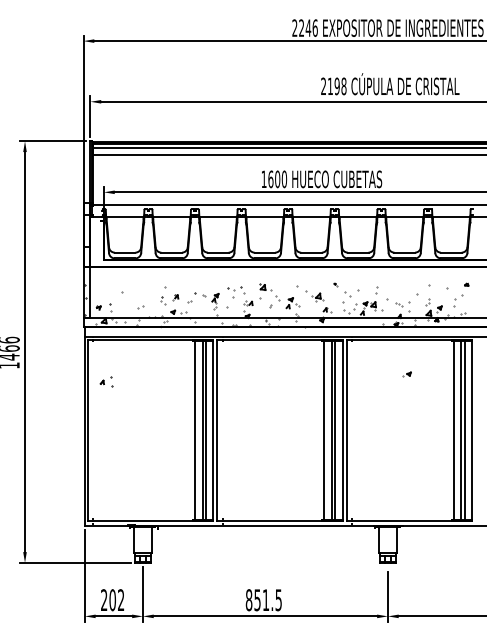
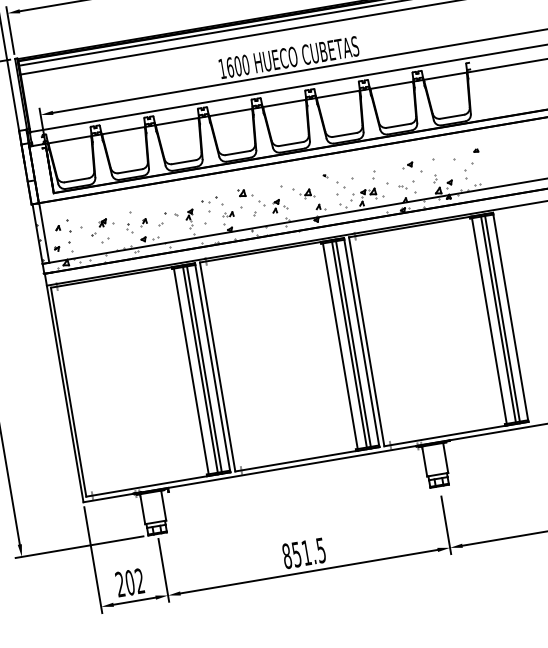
part: (140, 295) -> (102, 226), added
part: (406, 374) -> (407, 165), moved
part: (106, 381) -> (62, 226), moved

